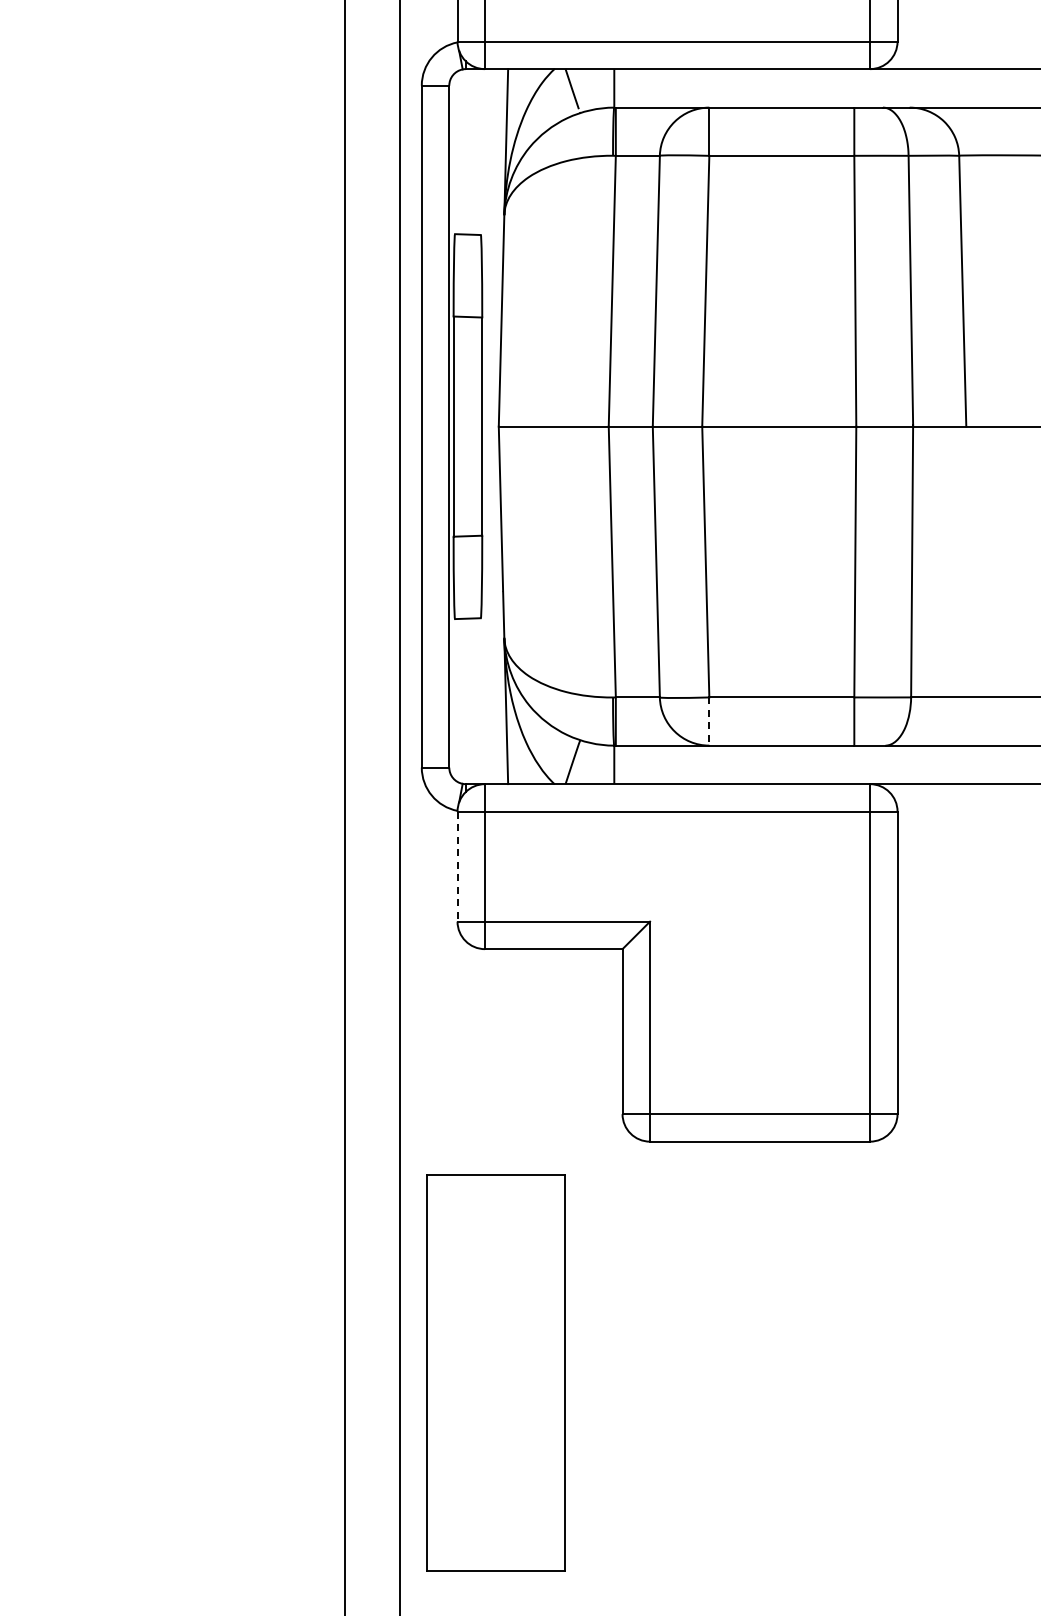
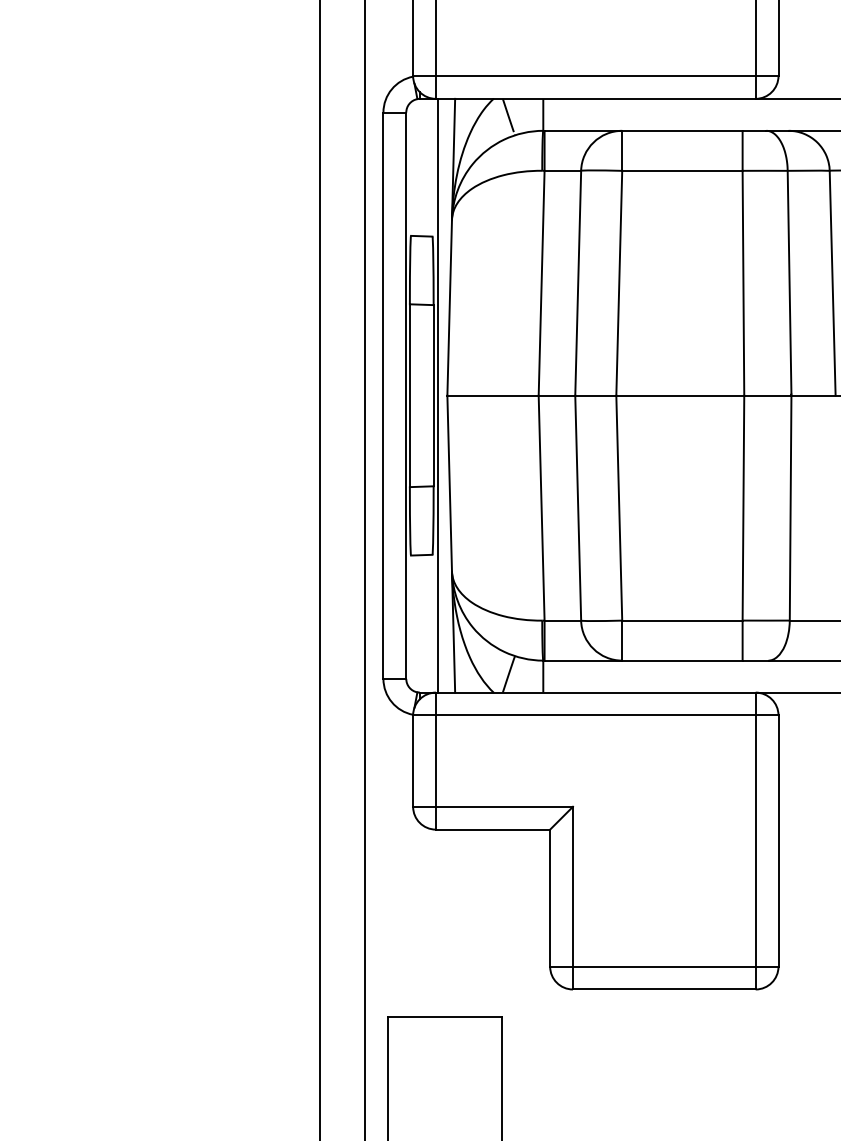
line: (488, 426) -> (438, 395), added
line: (709, 722) -> (622, 641), dashed -> solid
line: (457, 867) -> (413, 761), dashed -> solid

